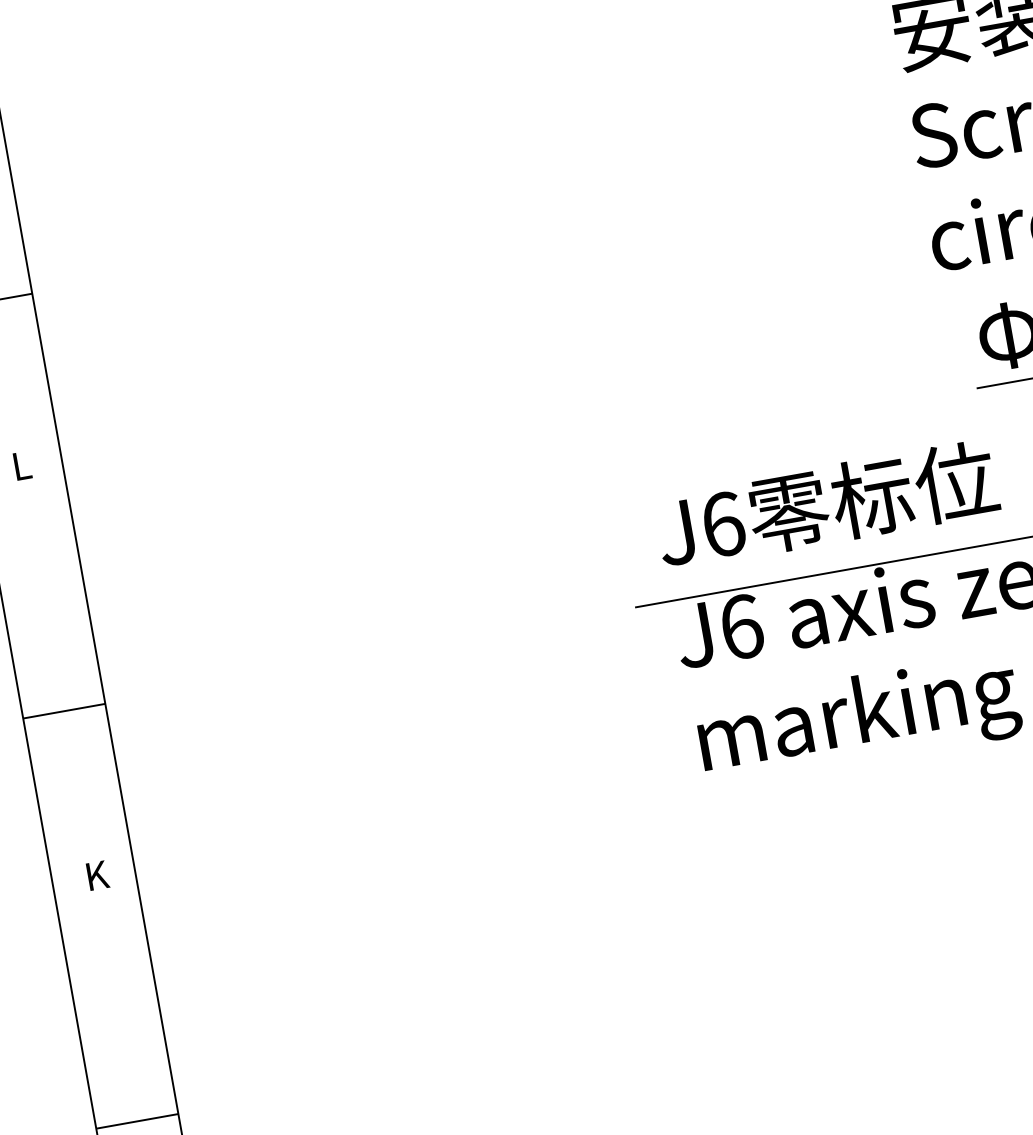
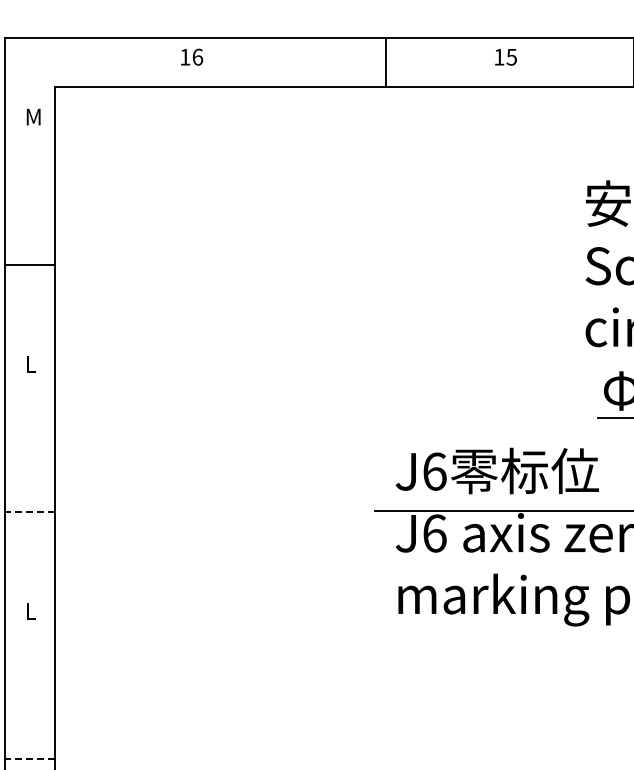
line: (64, 711) -> (30, 512), solid -> dashed
text: (97, 875) -> (32, 611), K -> L
line: (137, 1121) -> (30, 759), solid -> dashed

